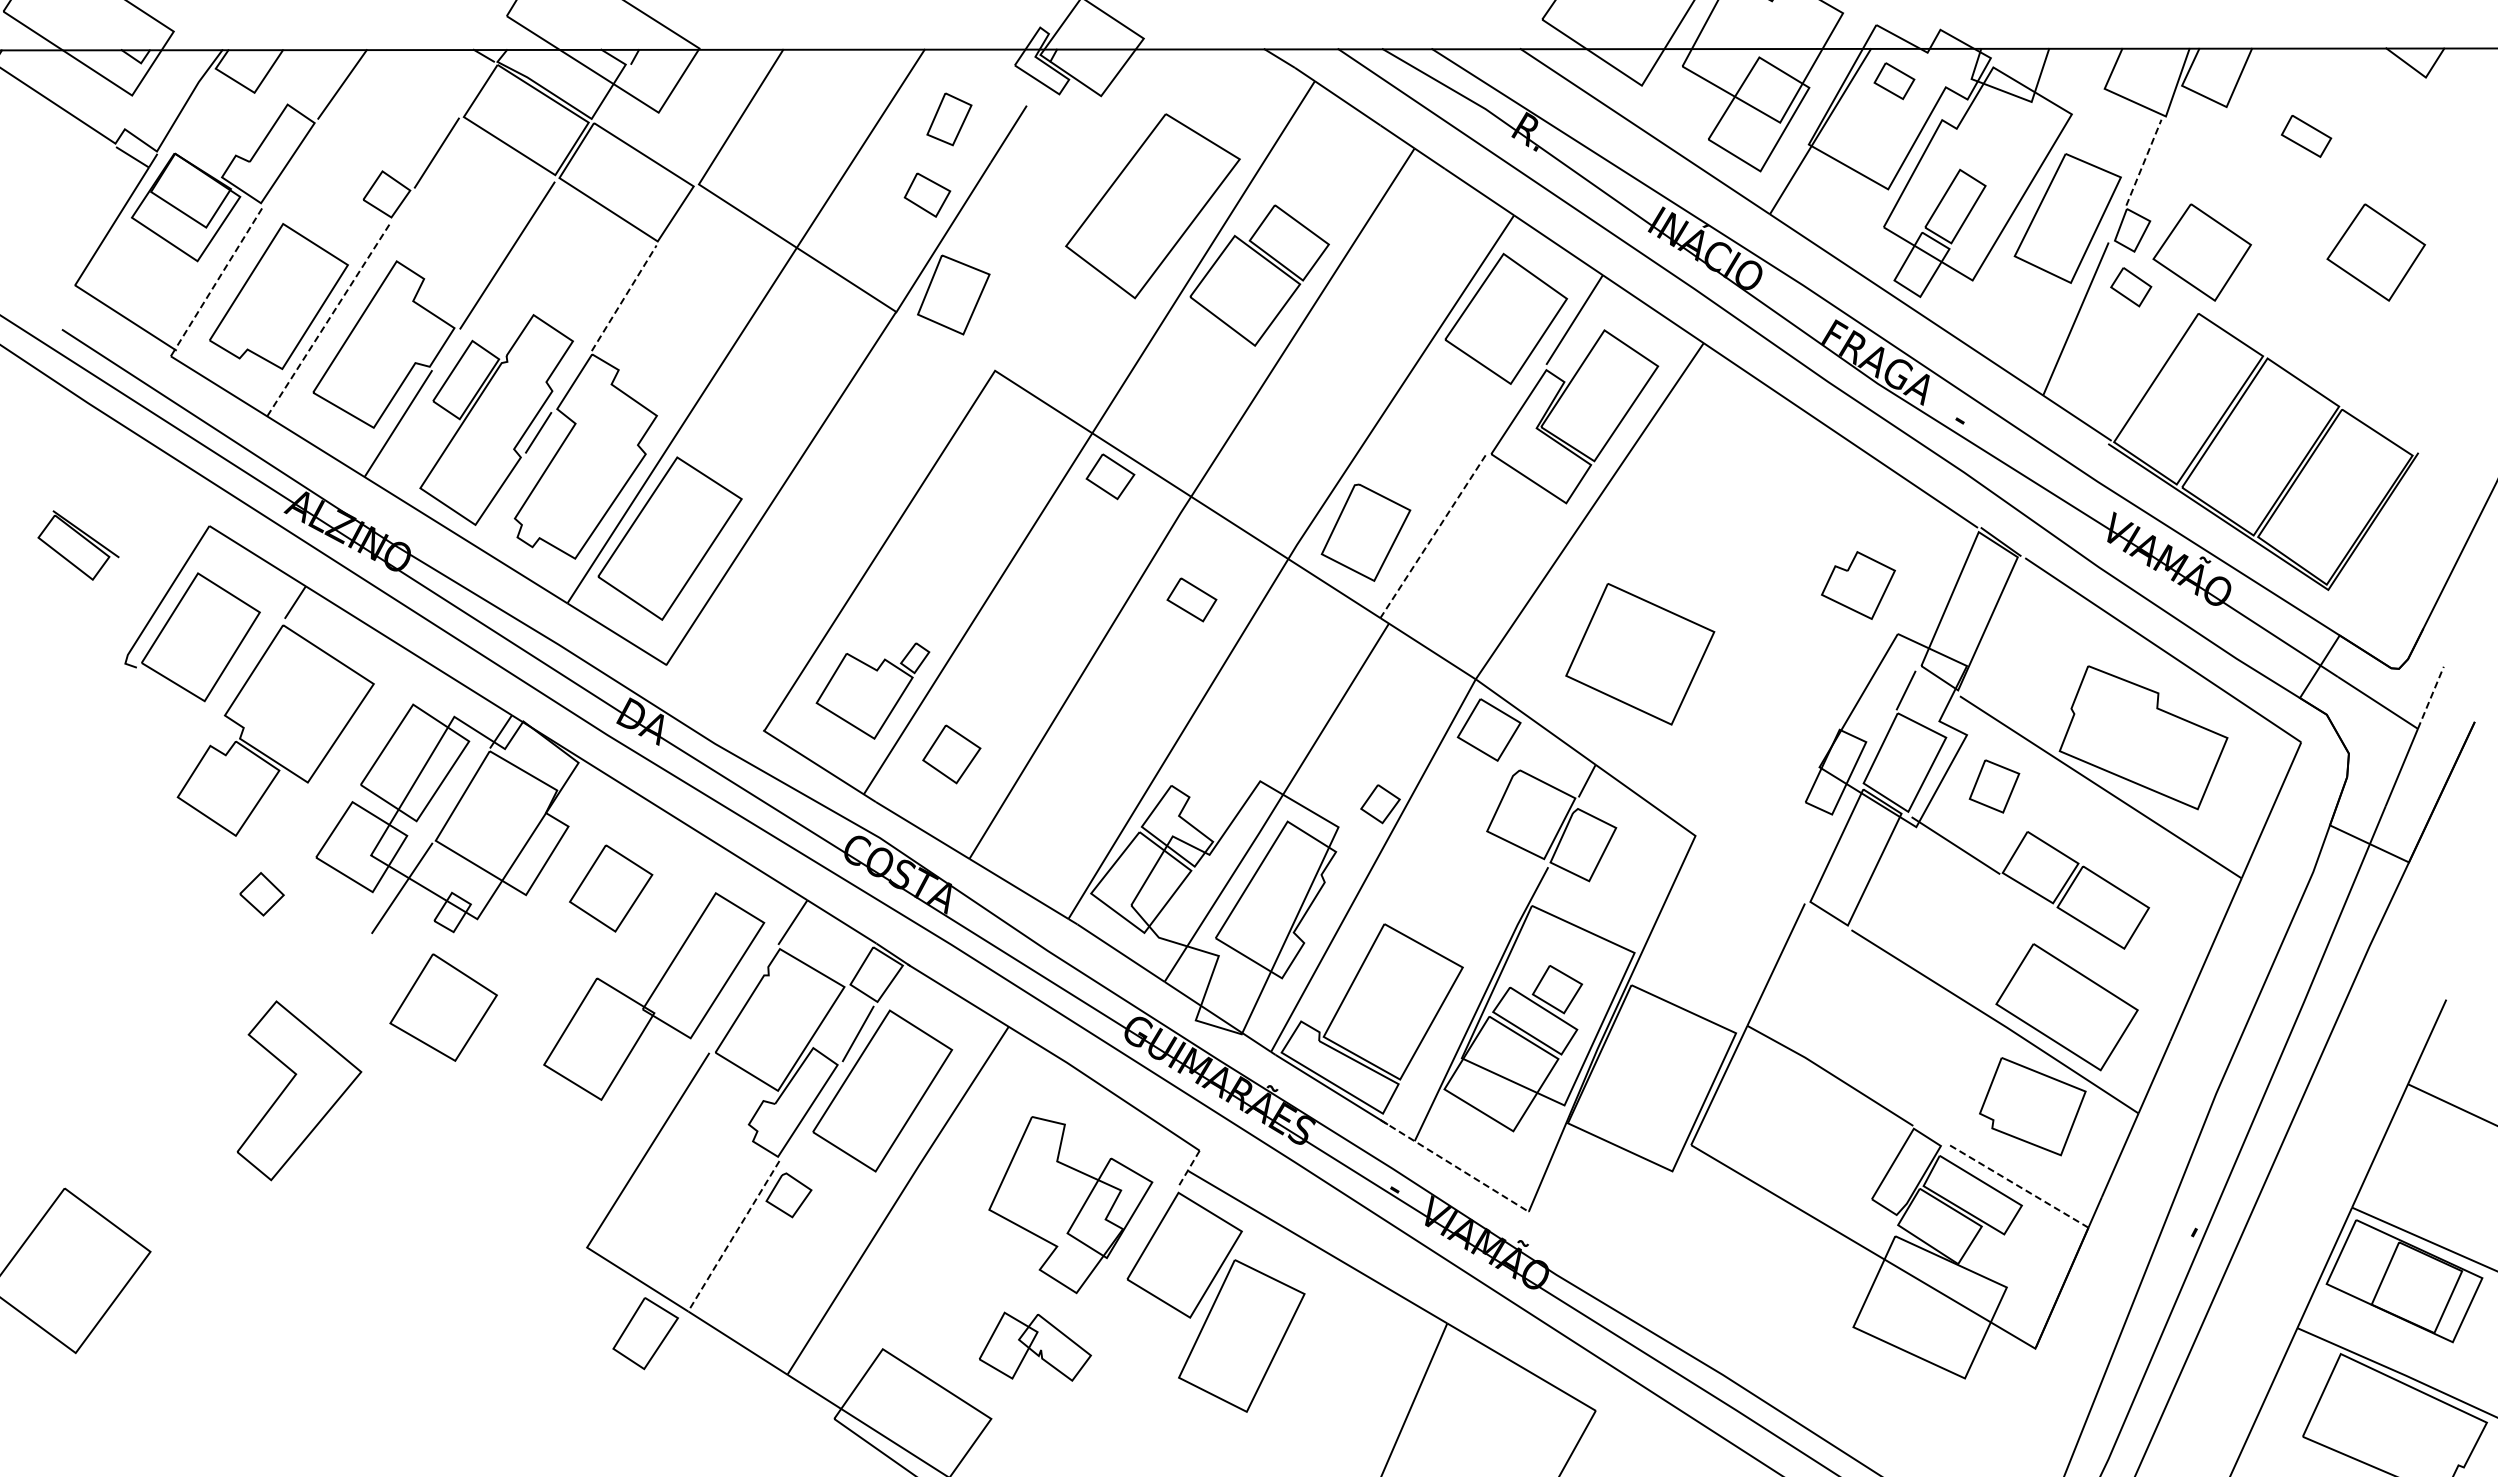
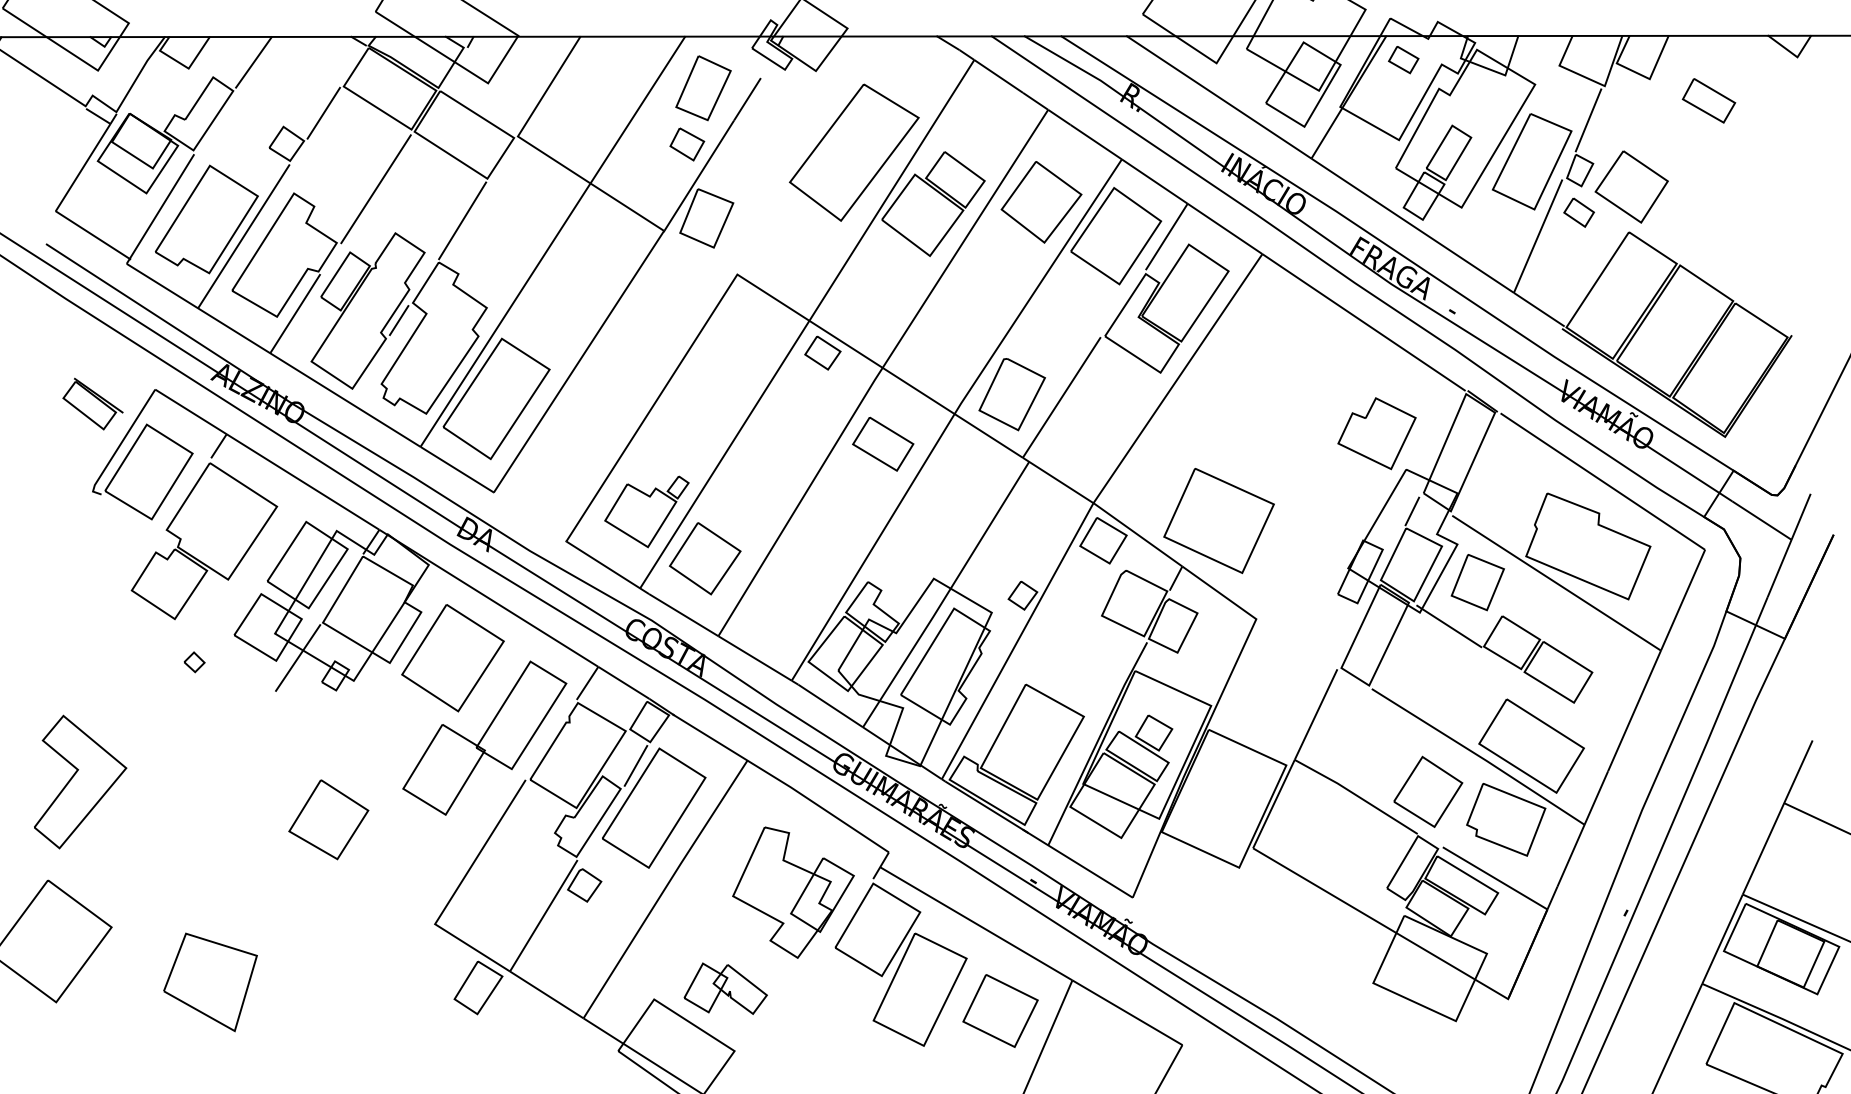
part: (949, 119) -> (703, 88), size x1.67
part: (2306, 136) -> (1709, 100), size x1.43
line: (2144, 162) -> (1588, 120), dashed -> solid
part: (2375, 252) -> (1760, 186), removed
part: (1405, 272) -> (1041, 201), added
line: (218, 279) -> (162, 206), dashed -> solid
line: (624, 298) -> (462, 221), dashed -> solid
line: (329, 319) -> (244, 236), dashed -> solid
line: (1433, 536) -> (1062, 397), dashed -> solid
part: (78, 545) -> (93, 404), moved
part: (1858, 585) -> (1377, 433), size x1.43
part: (1191, 599) -> (882, 444), size x1.67
part: (1640, 654) -> (1219, 521), moved
line: (2430, 697) -> (1800, 516), dashed -> solid
part: (951, 754) -> (705, 558), size x1.67
part: (1994, 786) -> (1477, 582), size x1.43
part: (610, 888) -> (452, 658), size x1.67
part: (262, 893) -> (194, 661), size x0.62
part: (443, 1007) -> (328, 819), moved
part: (1927, 1068) -> (1428, 791), added
part: (299, 1090) -> (80, 781), moved
line: (1454, 1166) -> (1077, 864), dashed -> solid
line: (1189, 1168) -> (881, 865), dashed -> solid
line: (2017, 1185) -> (1494, 878), dashed -> solid
line: (733, 1236) -> (543, 915), dashed -> solid
part: (283, 1325) -> (210, 981), added
part: (1034, 1346) -> (725, 988), moved
part: (1350, 1364) -> (1000, 1010), added

